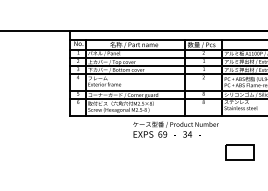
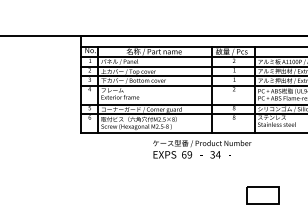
part: (238, 152) -> (262, 195), moved

